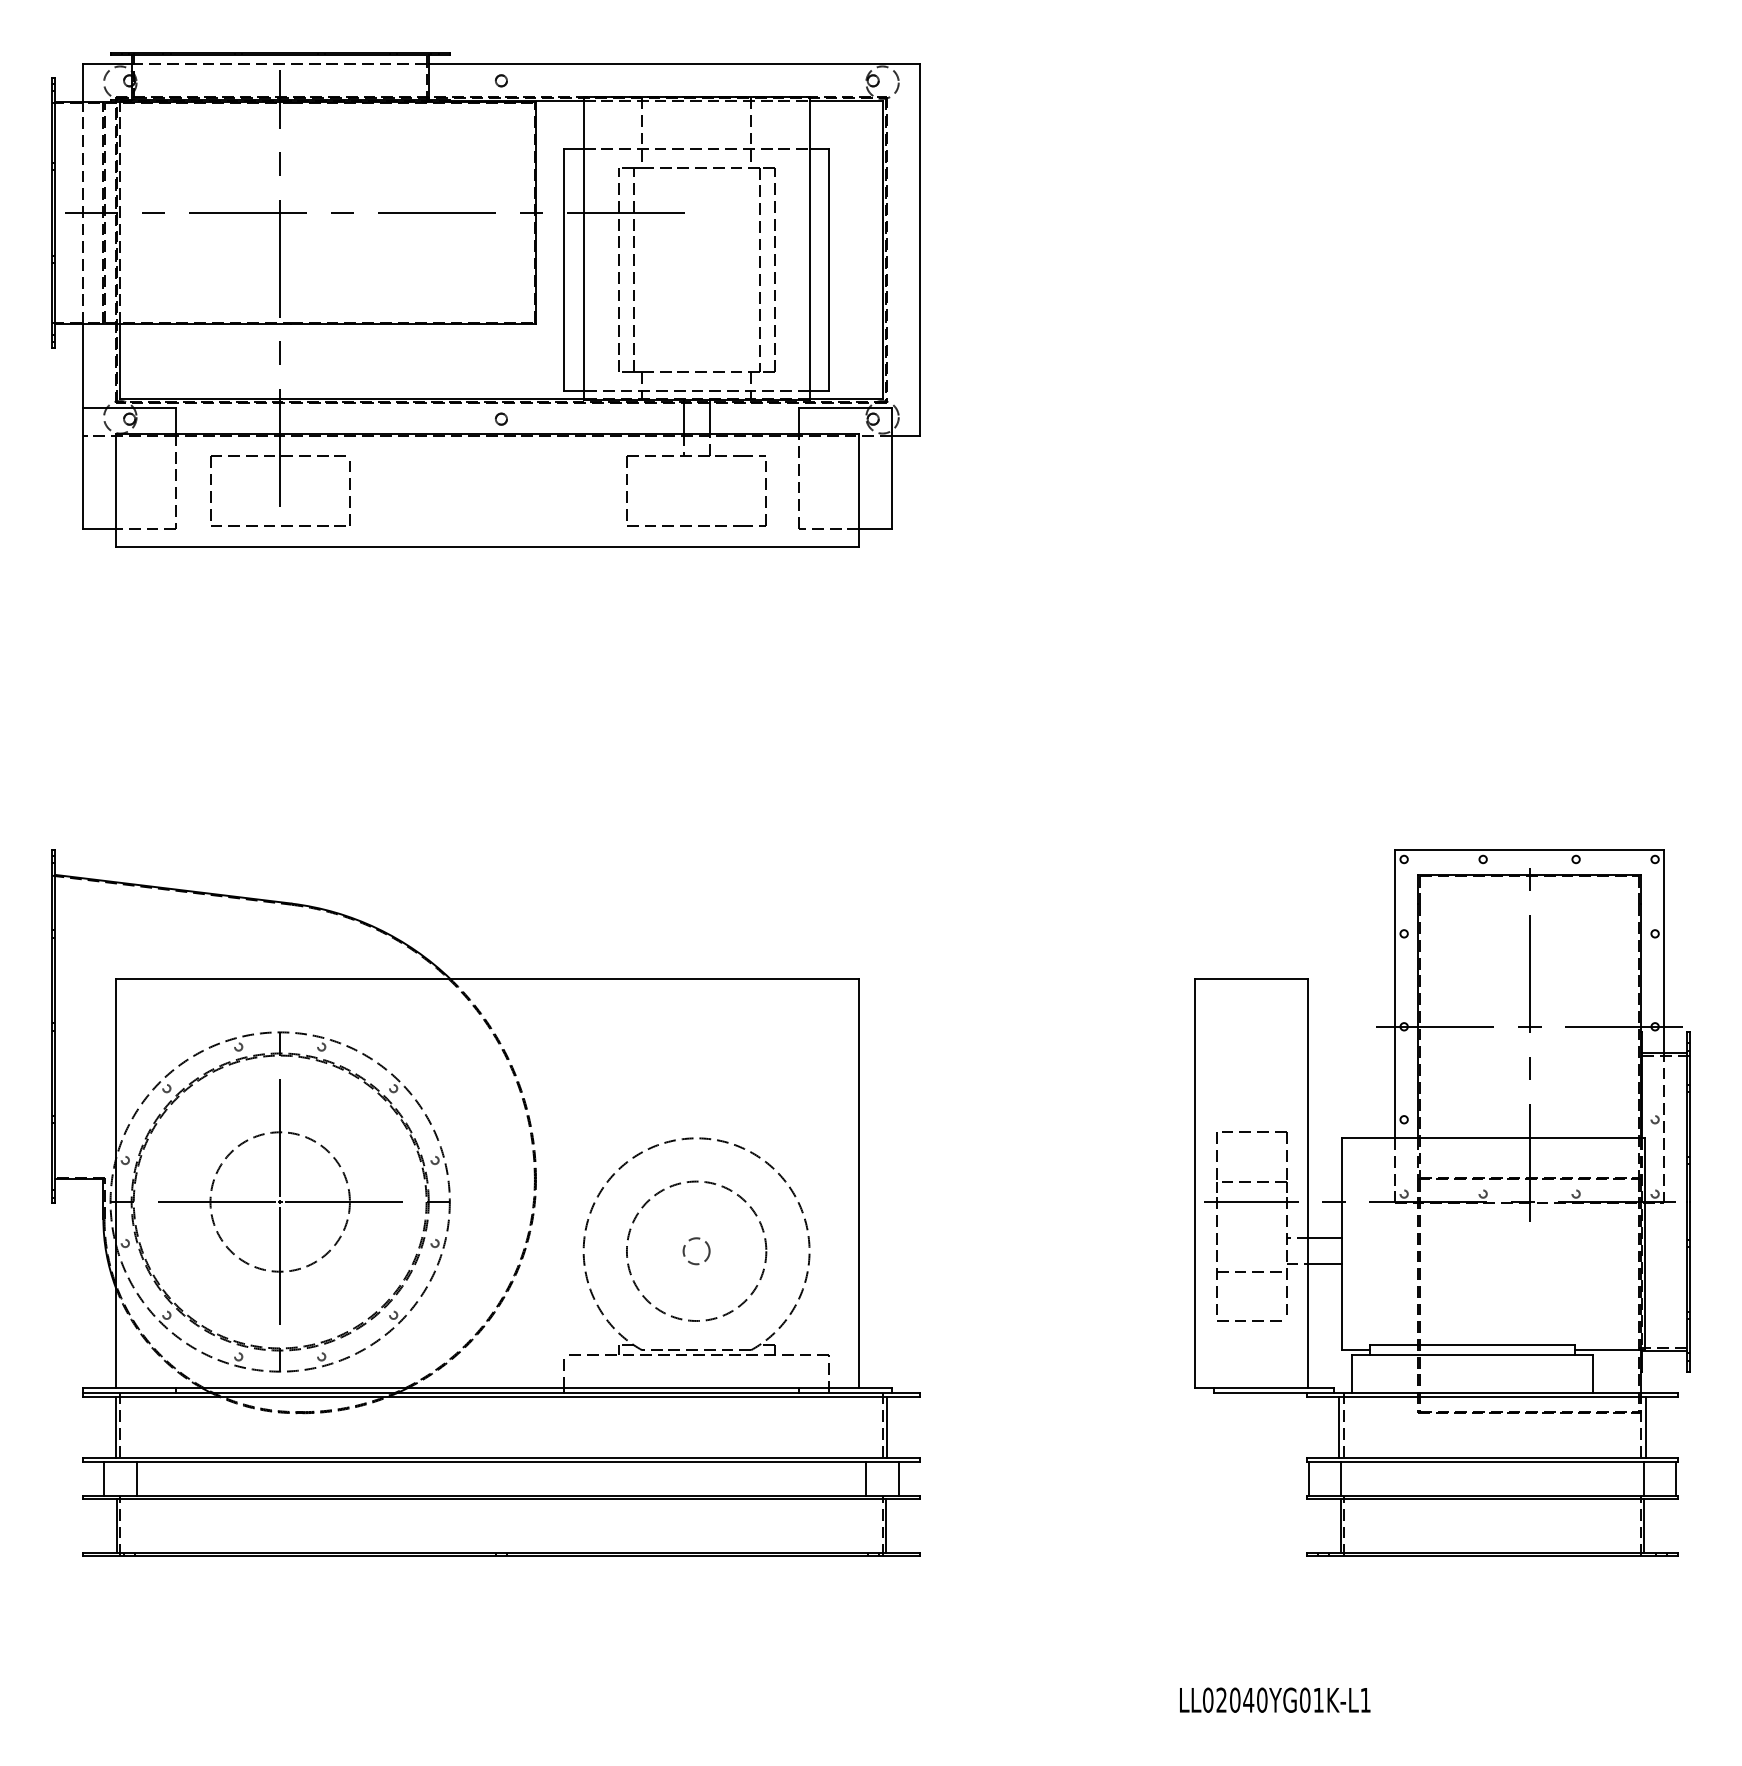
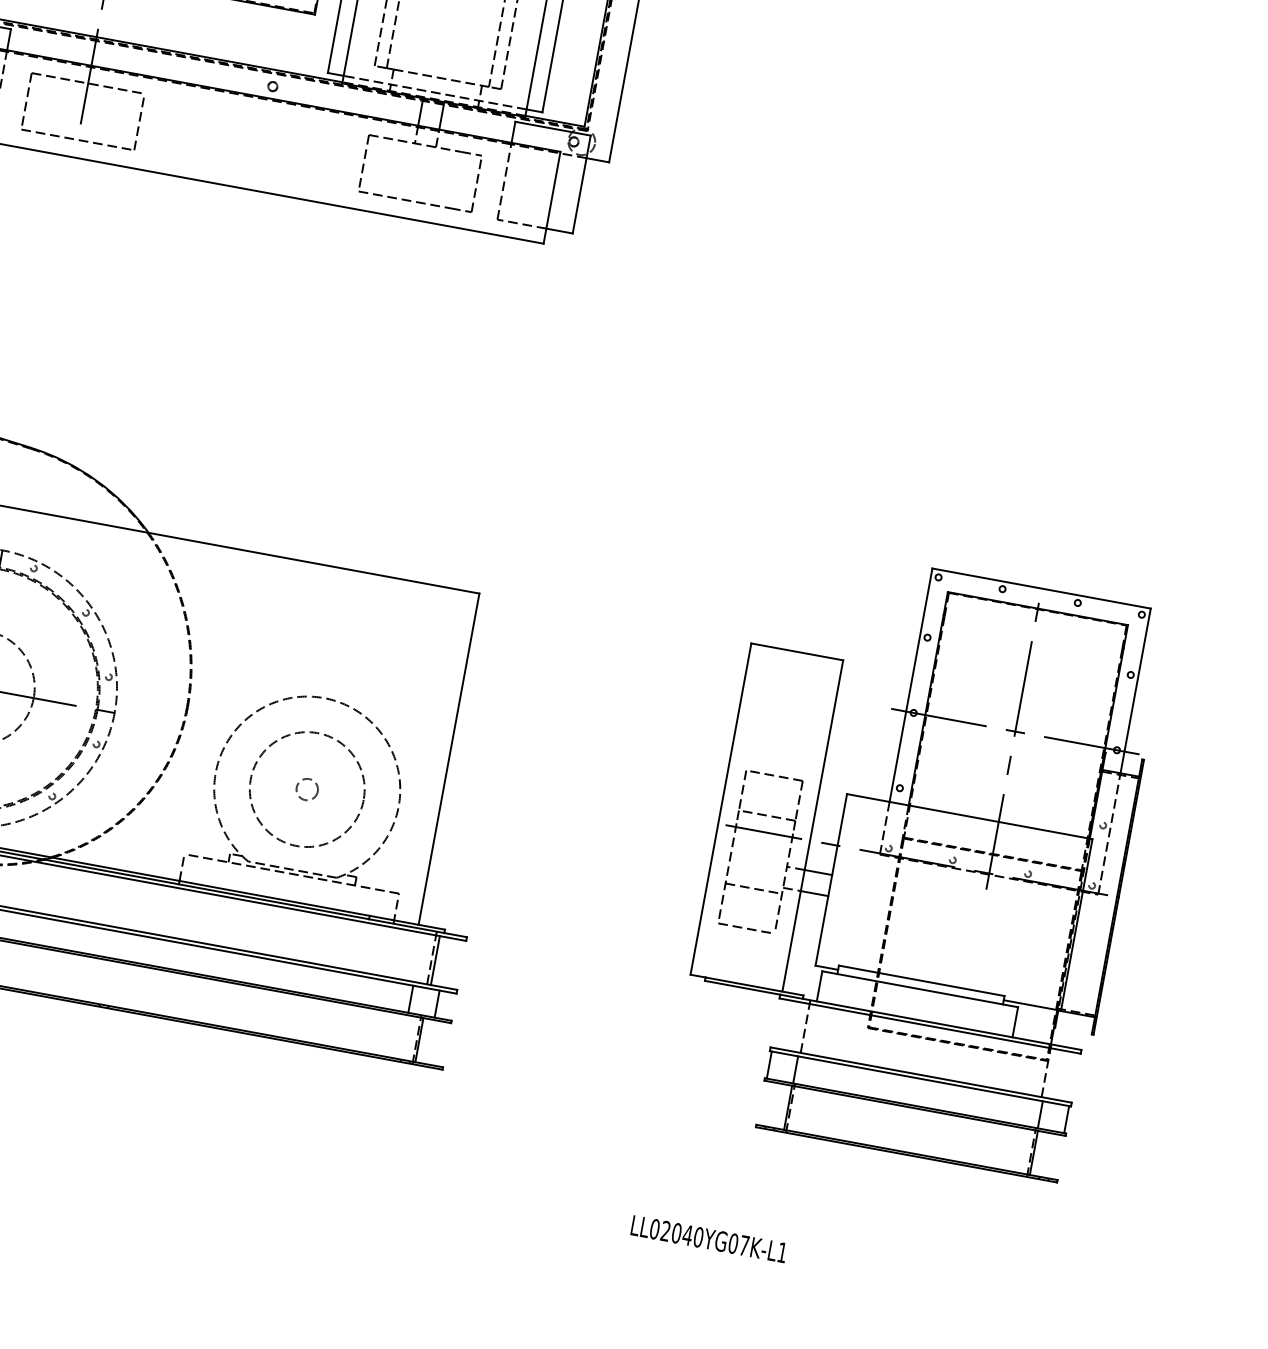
line: (1339, 1427) -> (801, 1027), removed
line: (1645, 1427) -> (1049, 1073), removed
text: (1318, 1700) -> (744, 1245), LL02040YG01K-L1 -> LL02040YG07K-L1

